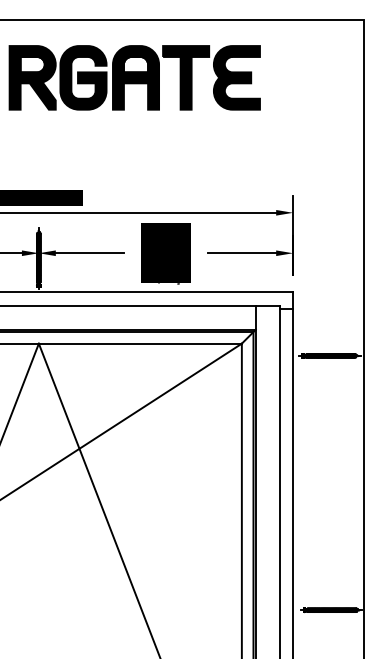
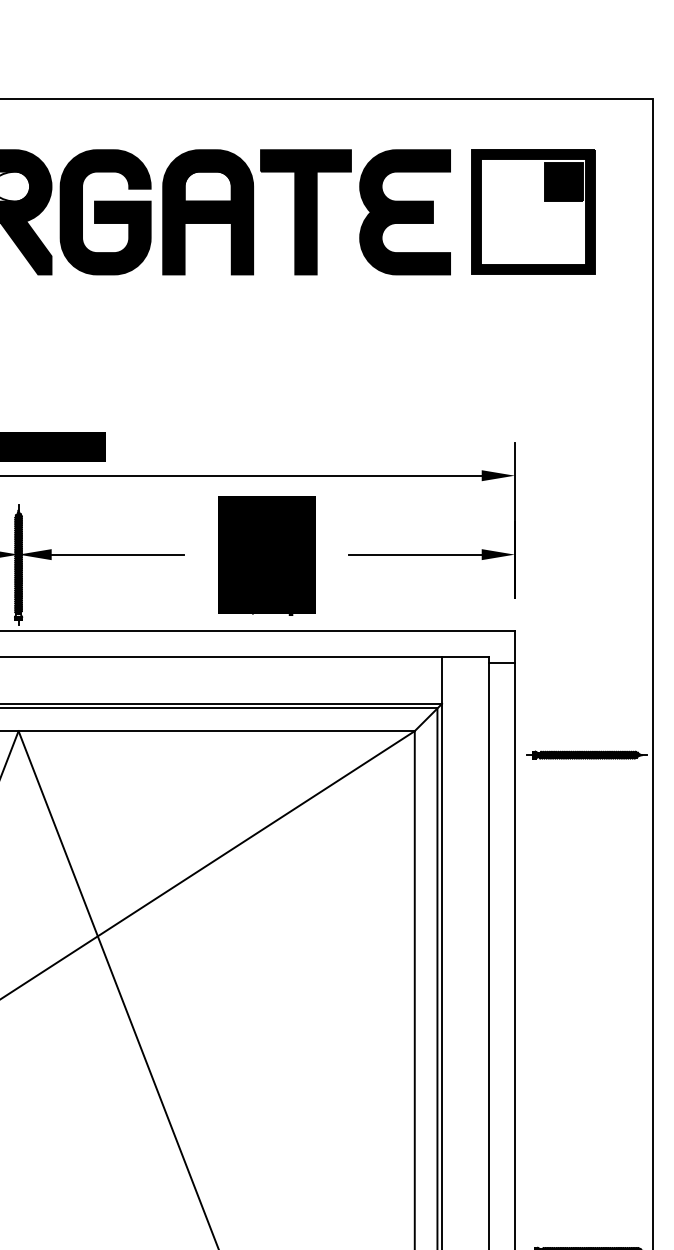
part: (302, 77) -> (533, 211), added

